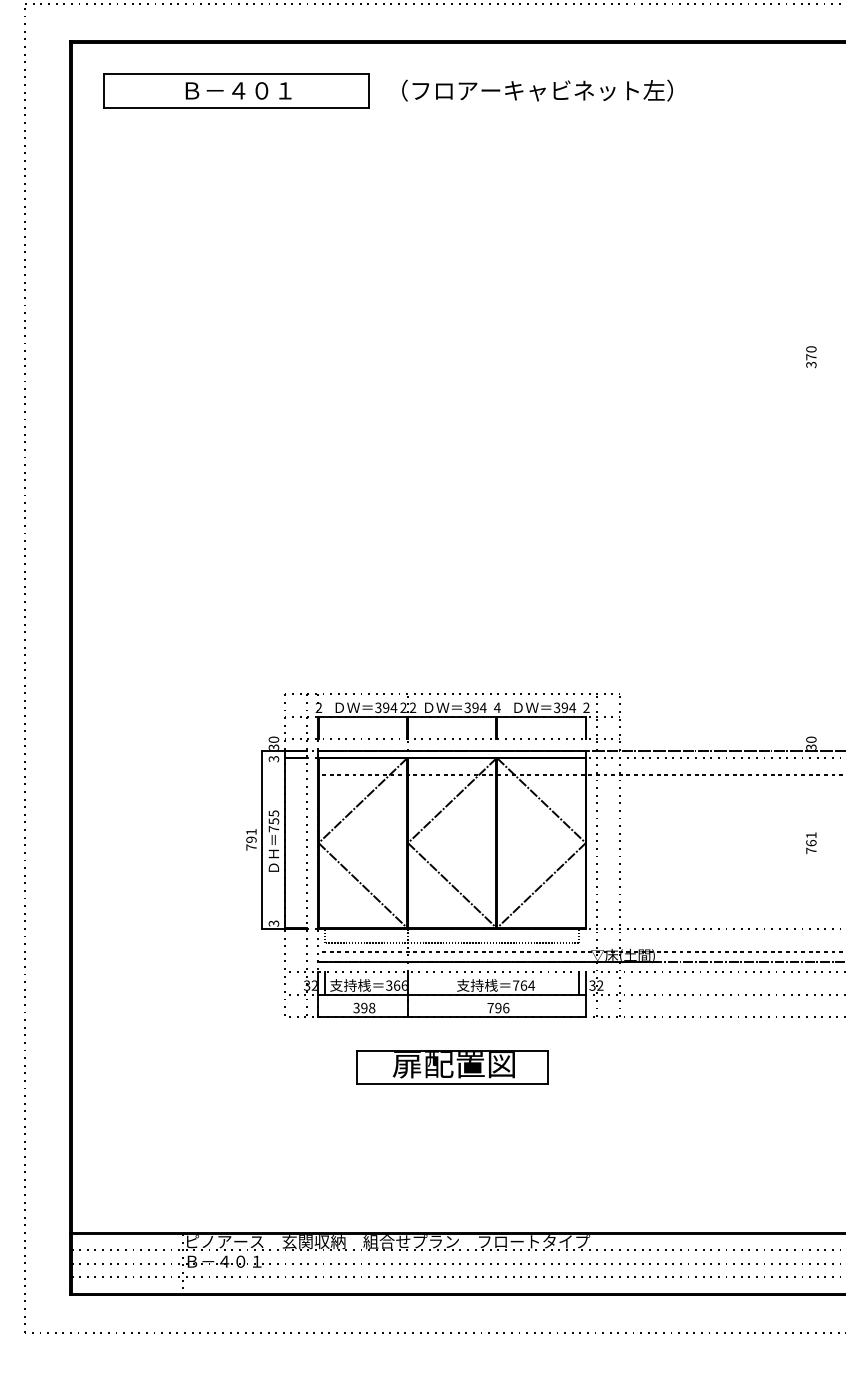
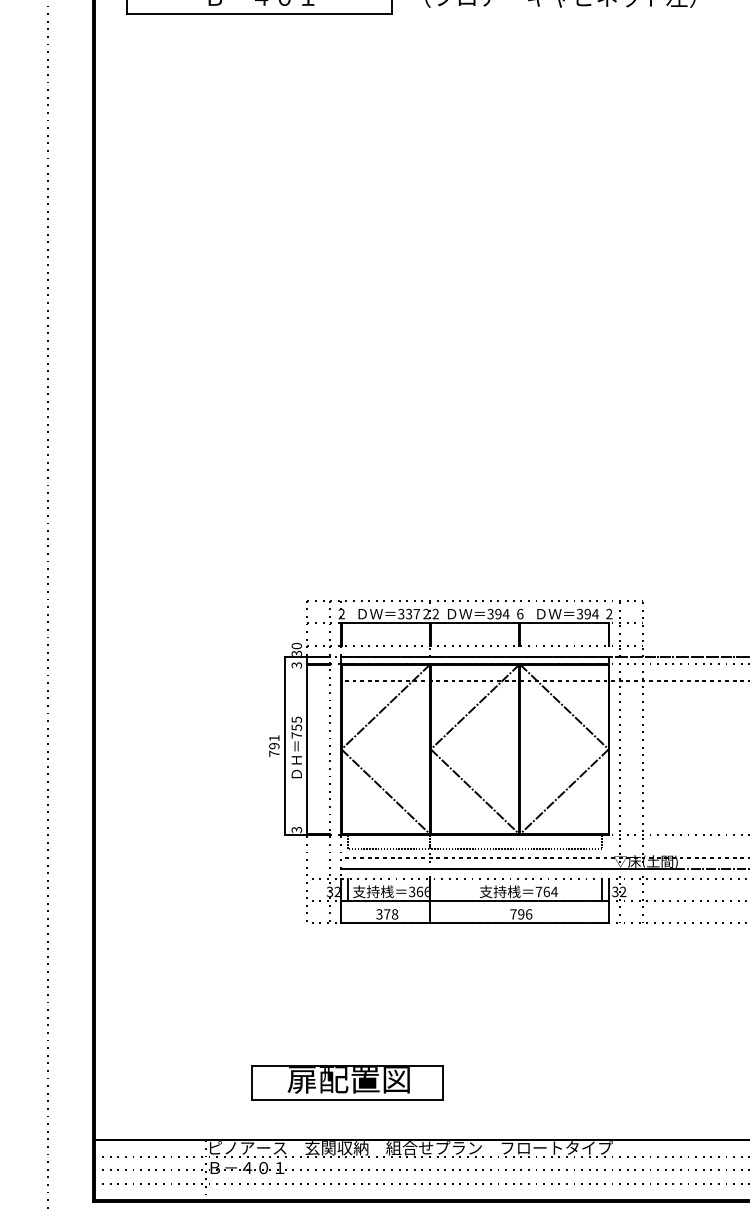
text: (390, 707) -> (413, 613), 394 -> 337
text: (496, 707) -> (519, 613), 4 -> 6
text: (364, 1007) -> (387, 913), 398 -> 378
part: (452, 1067) -> (347, 1082), moved

